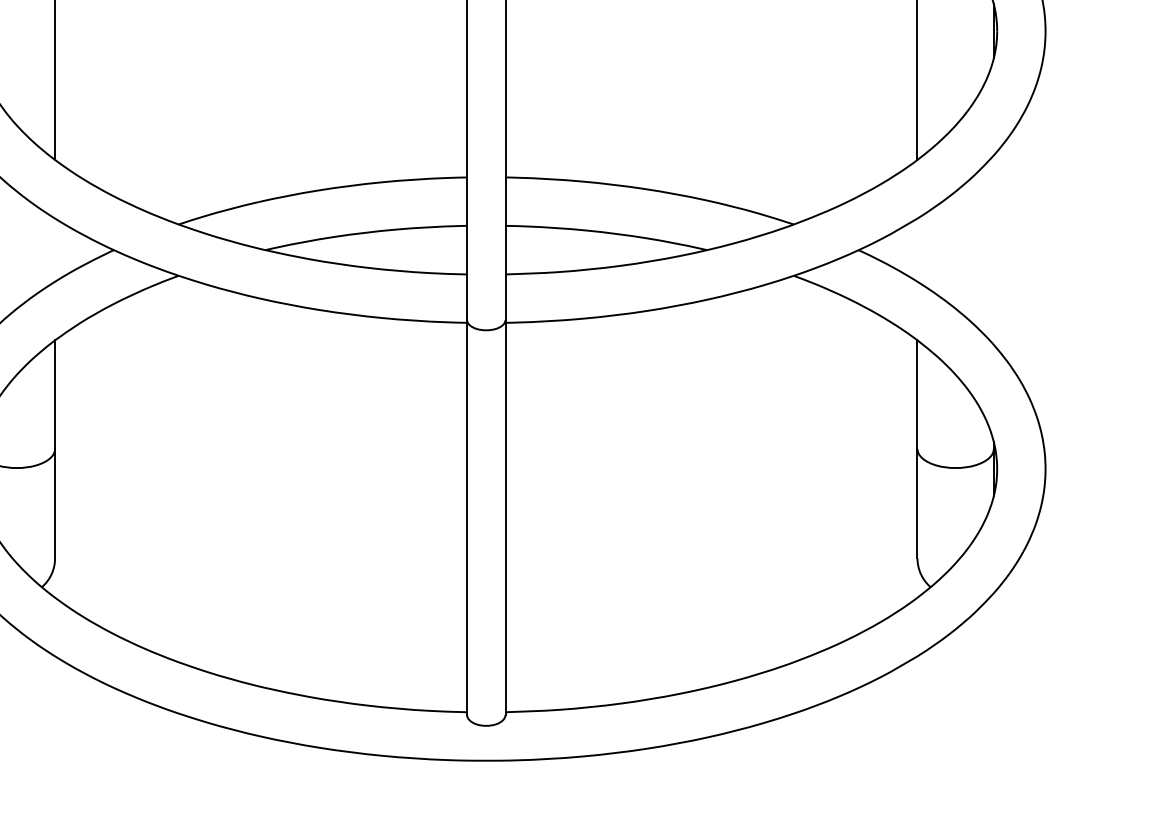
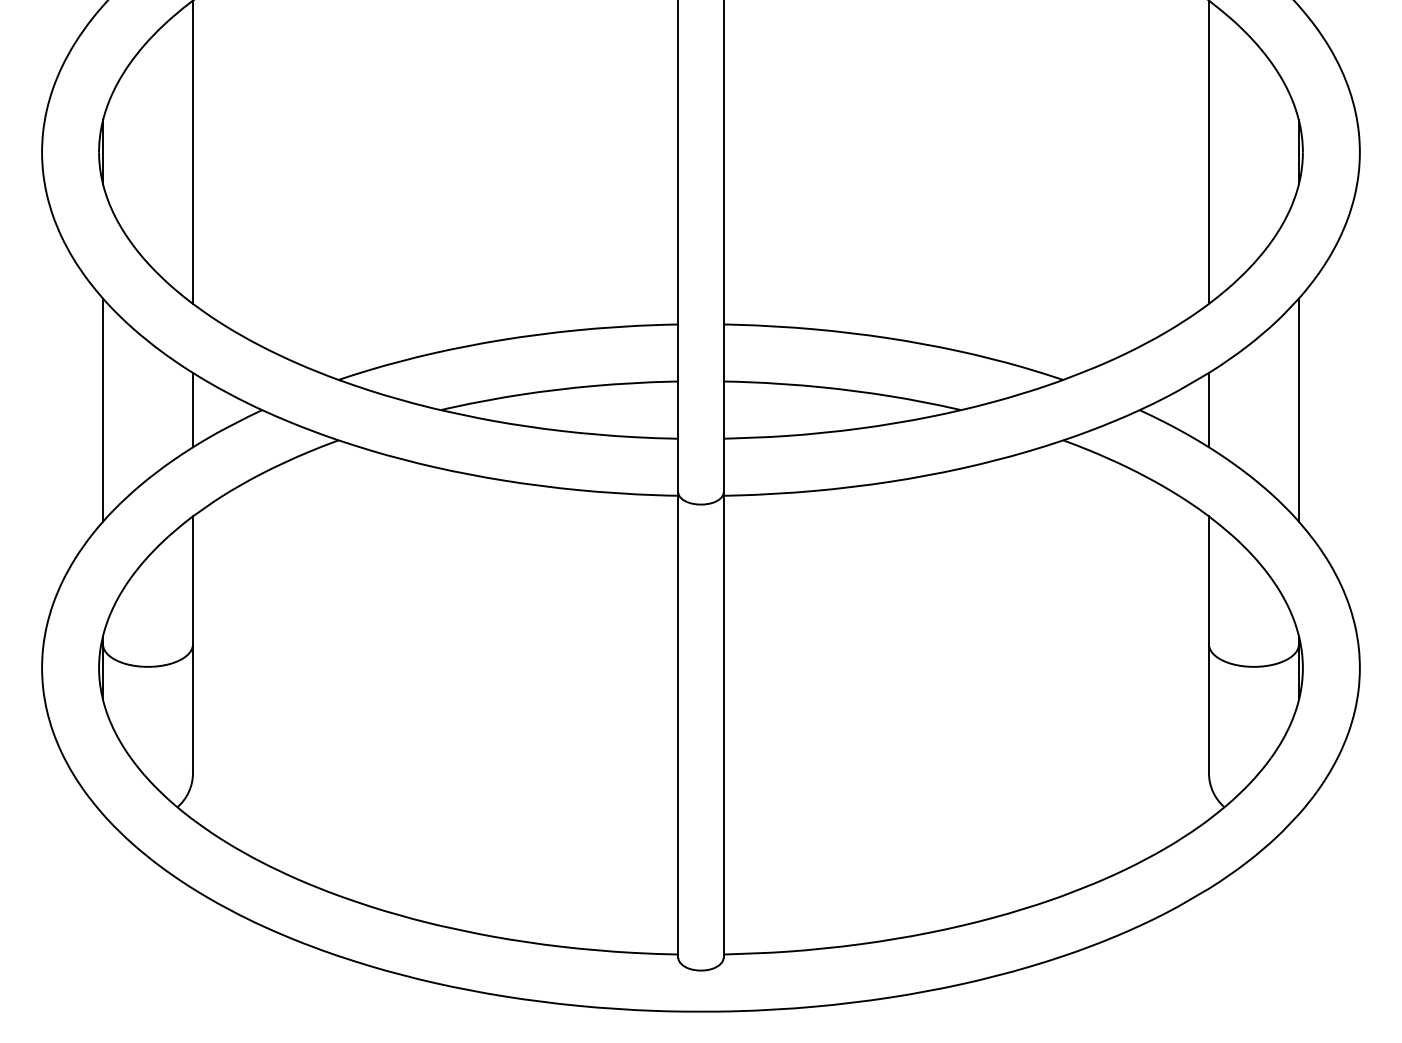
line: (54, 249) -> (192, 409), added
line: (917, 249) -> (1208, 409), added
line: (993, 249) -> (1298, 409), added

